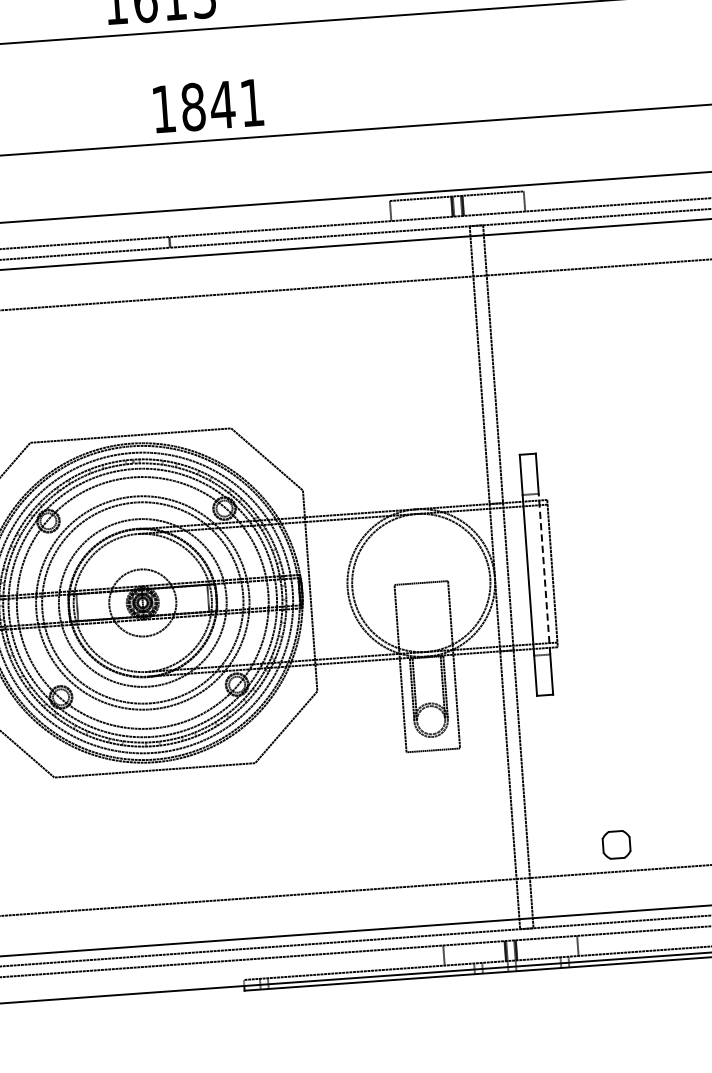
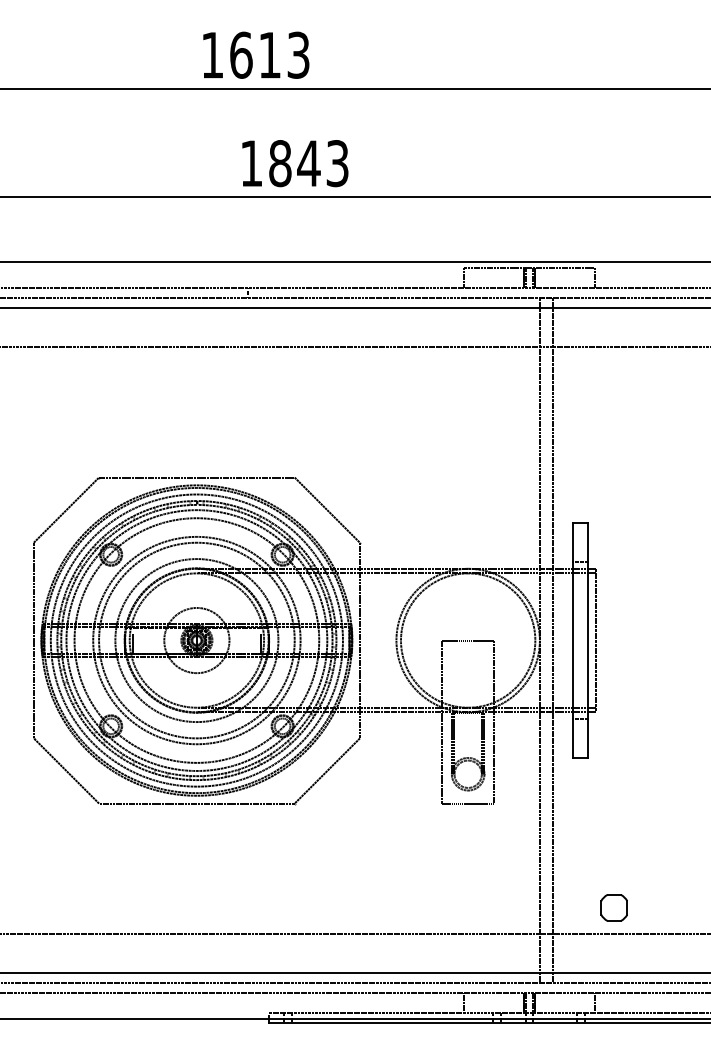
text: (252, 102) -> (337, 163), 1841 -> 1843
line: (544, 574) -> (588, 640), dashed -> solid
part: (615, 844) -> (613, 907), moved

